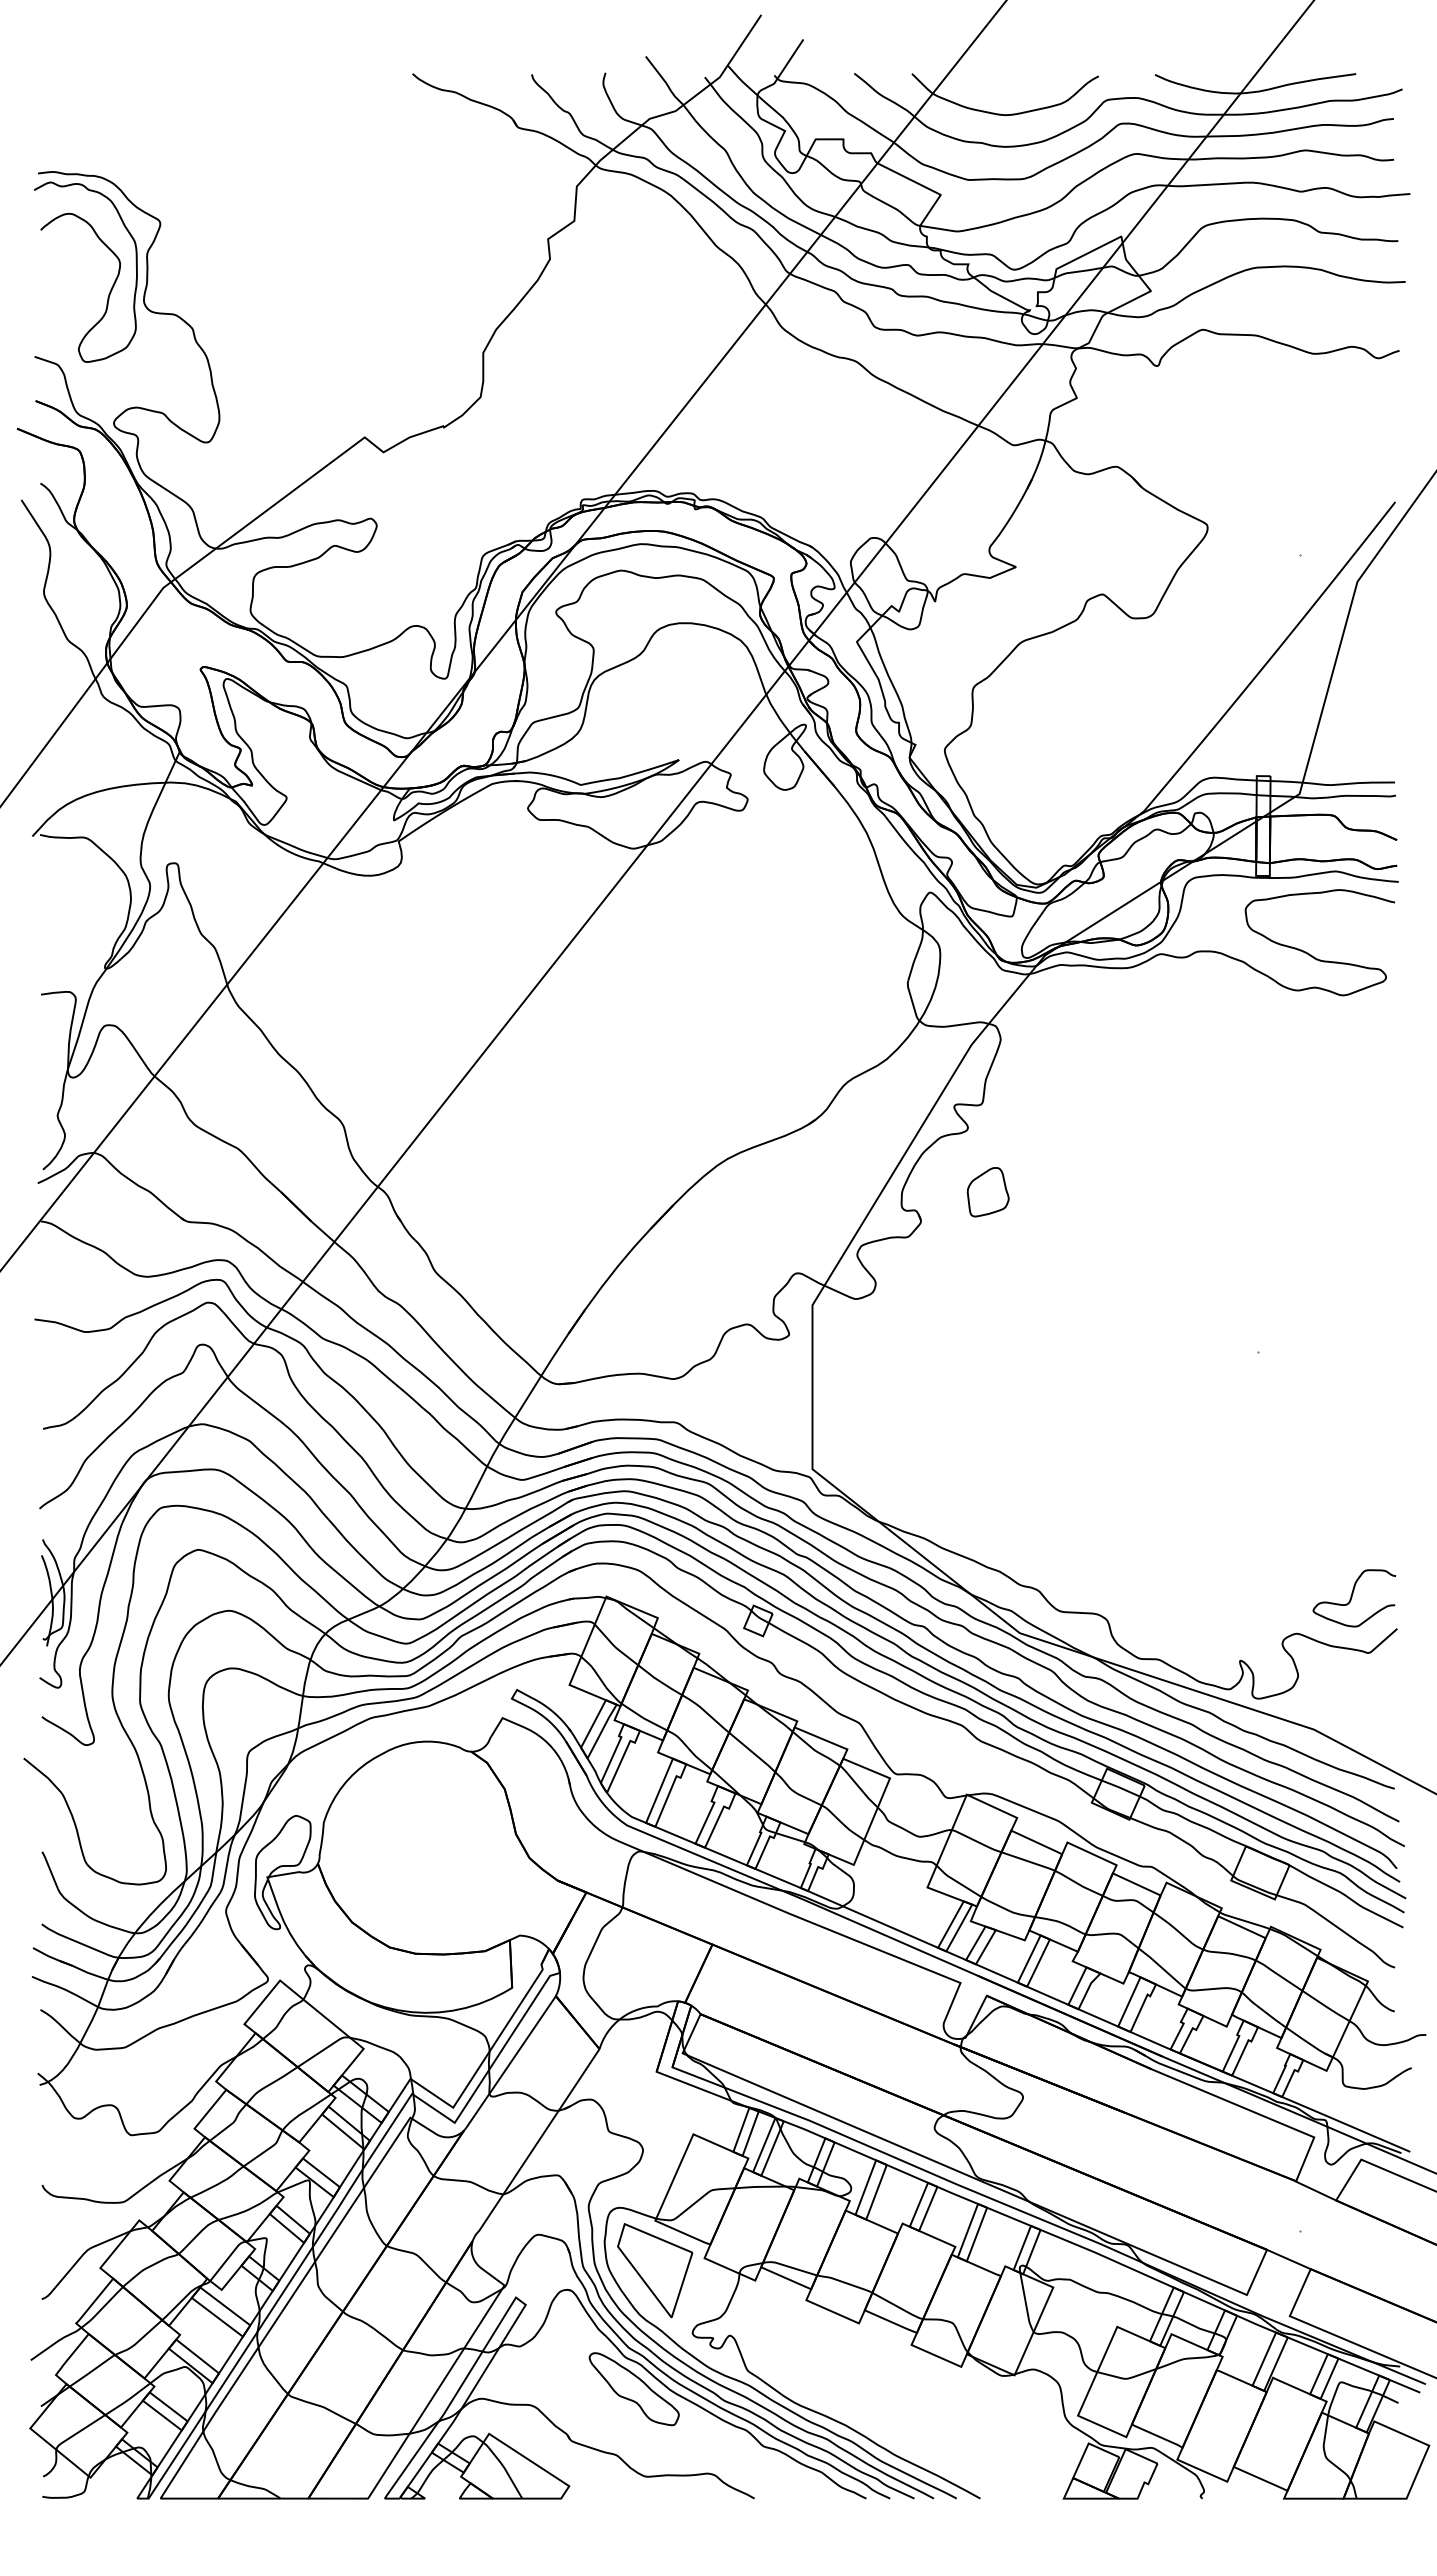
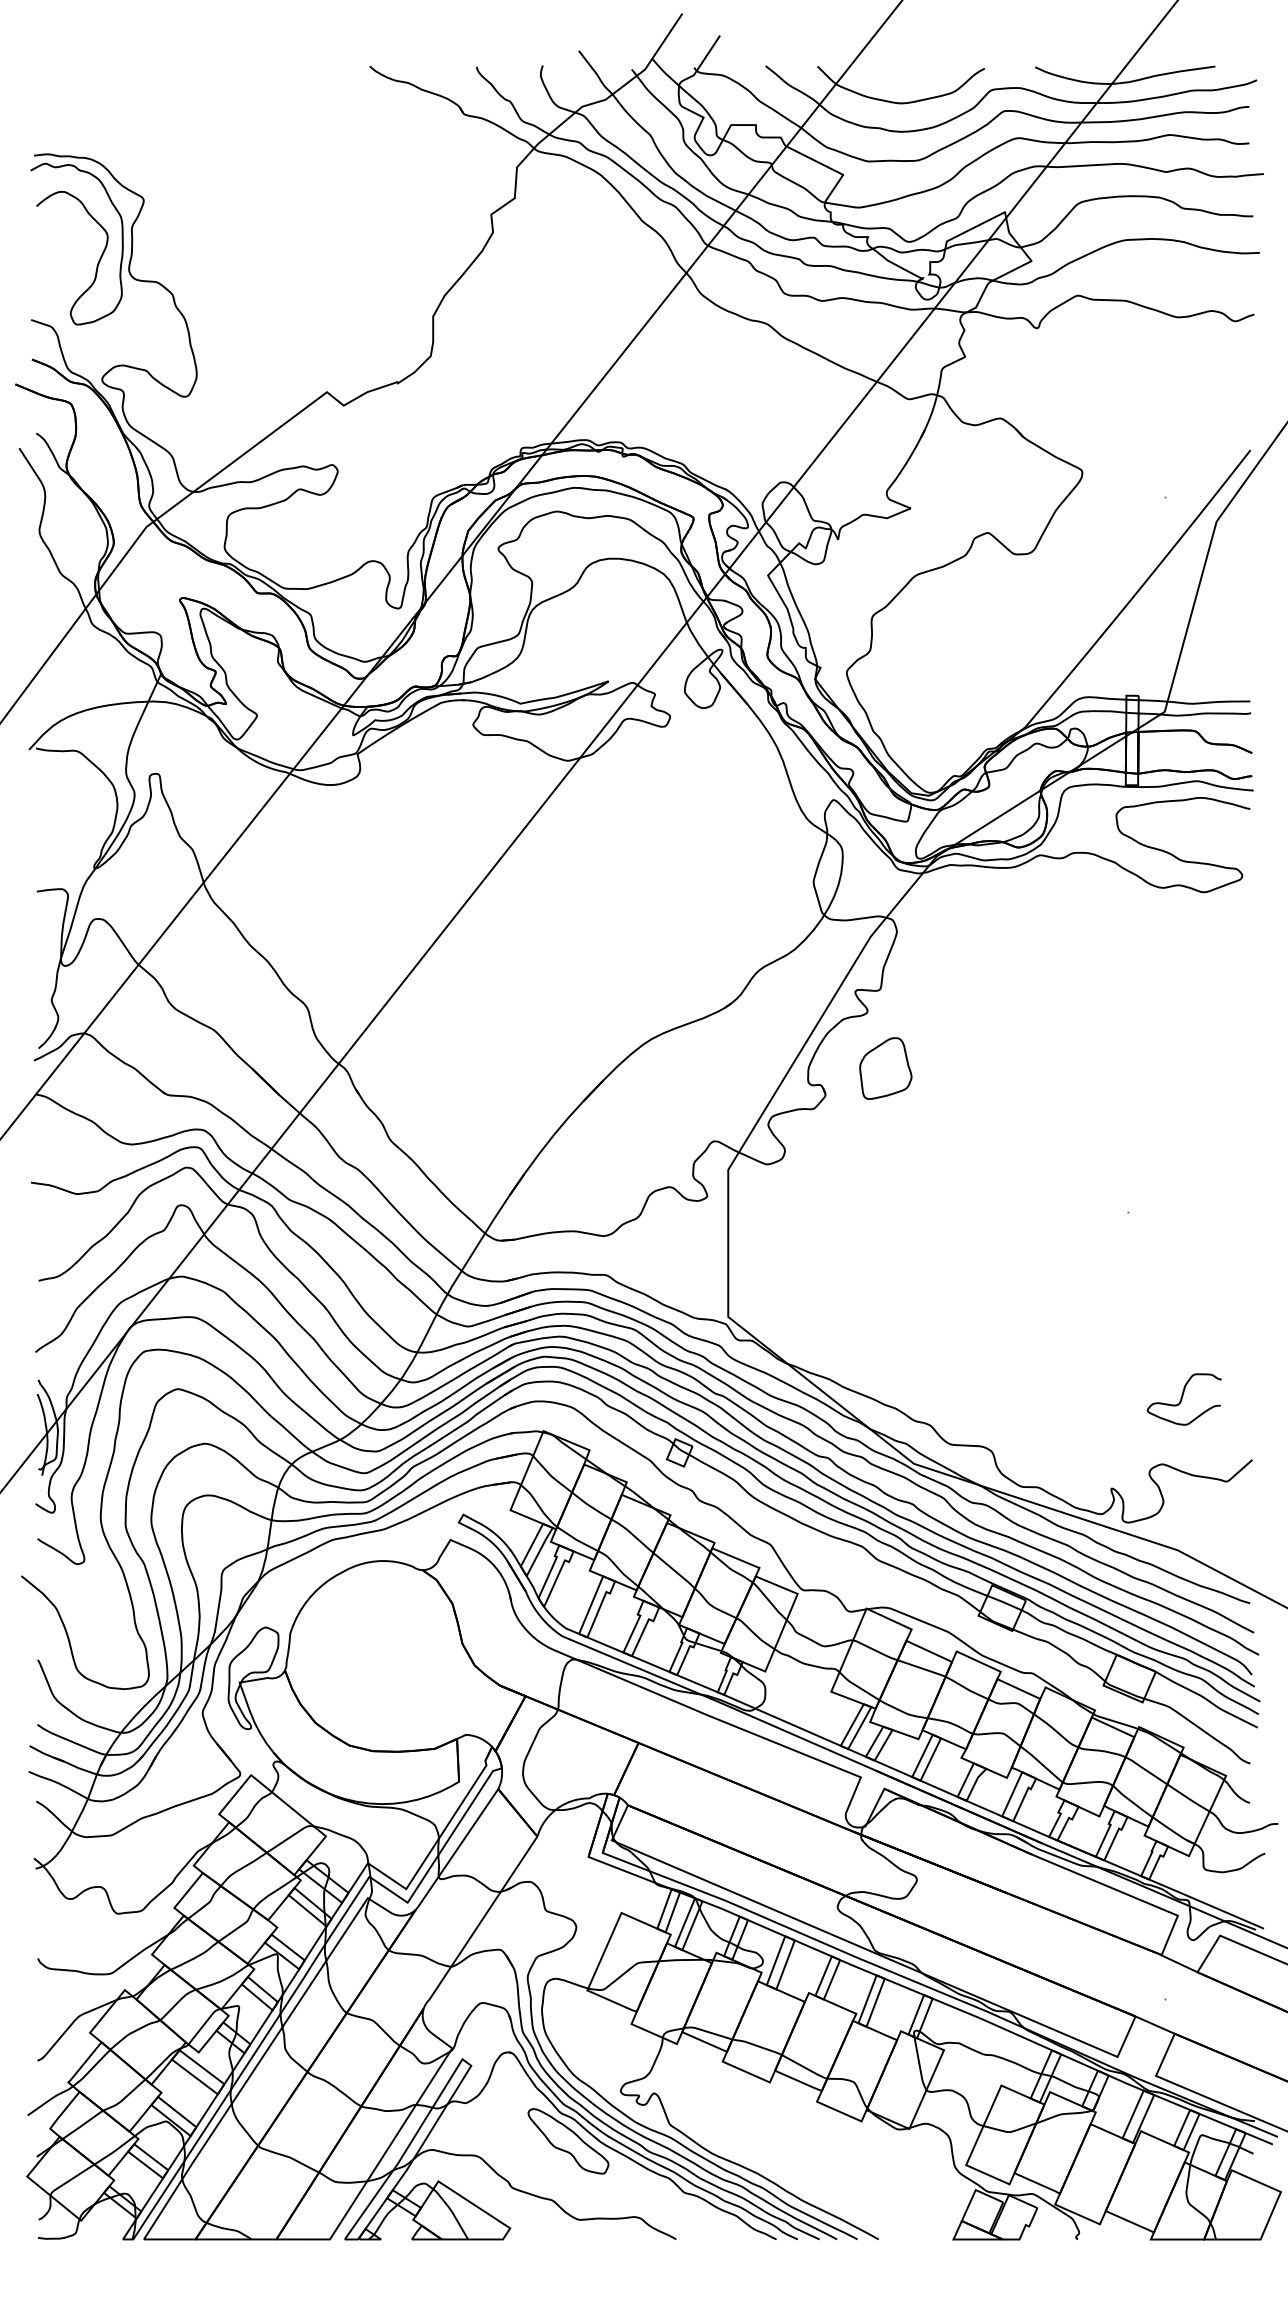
part: (987, 1192) -> (885, 1068), size x1.4
curve: (1352, 1597) -> (1182, 1398), moved
part: (655, 2270) -> (587, 2035), removed

